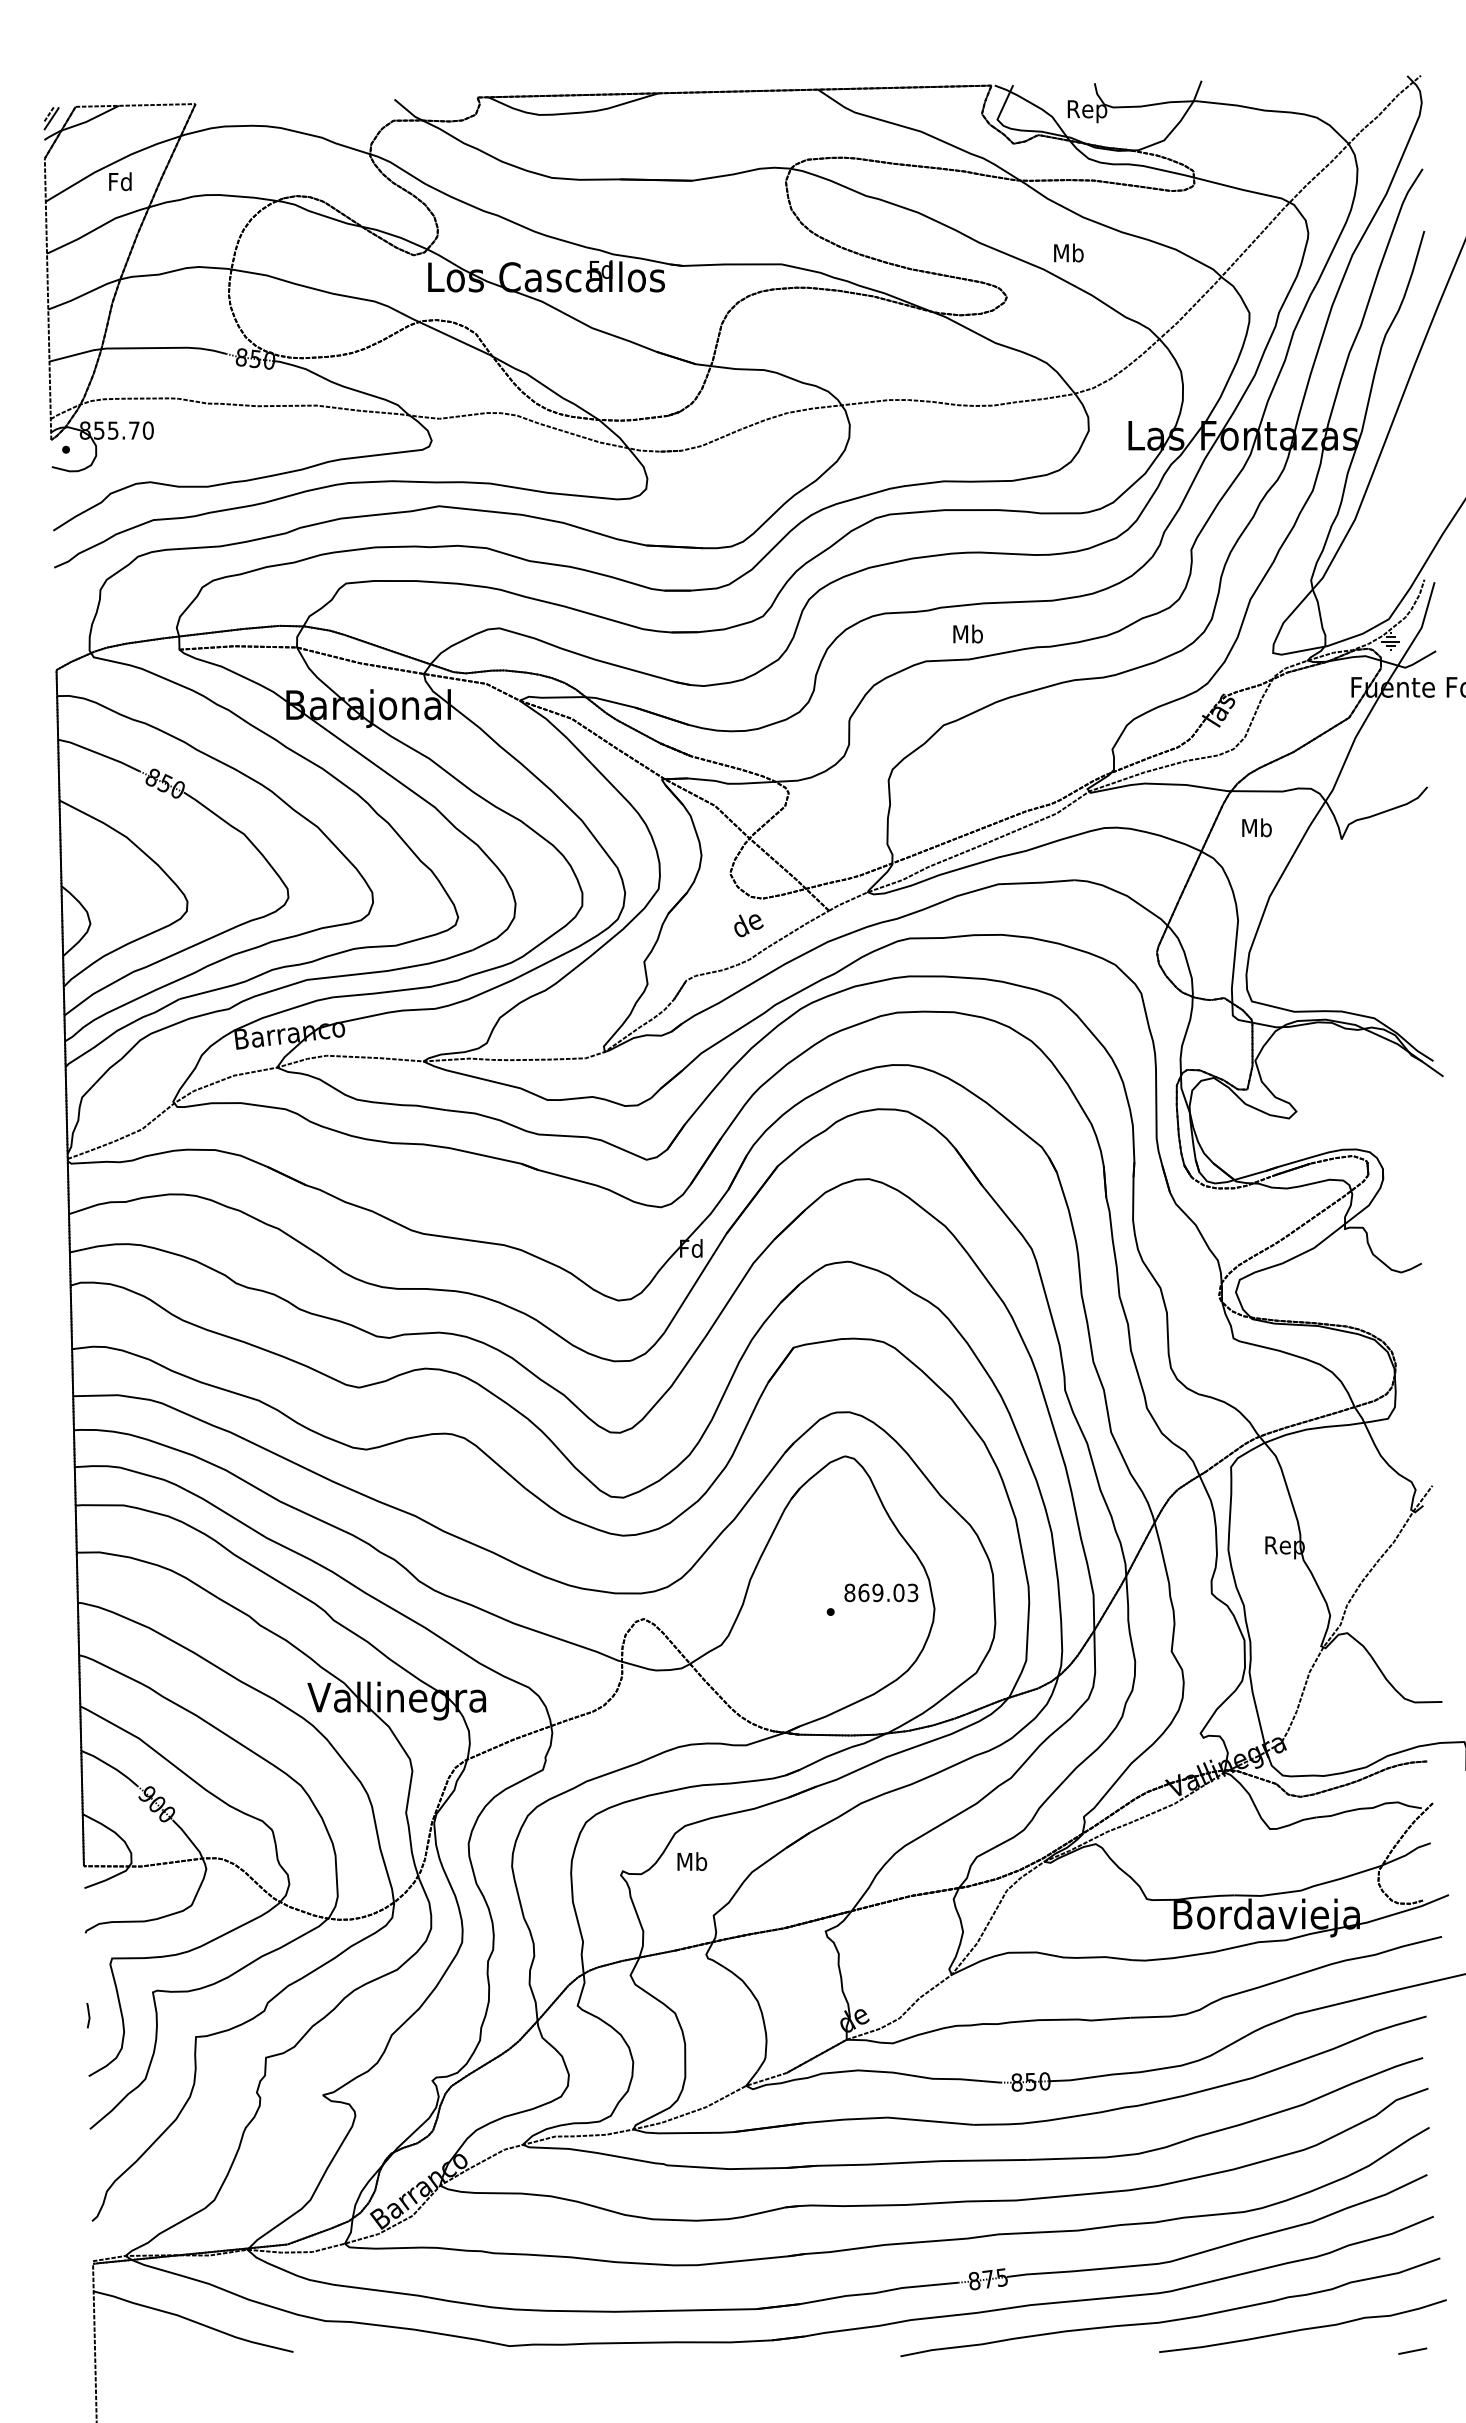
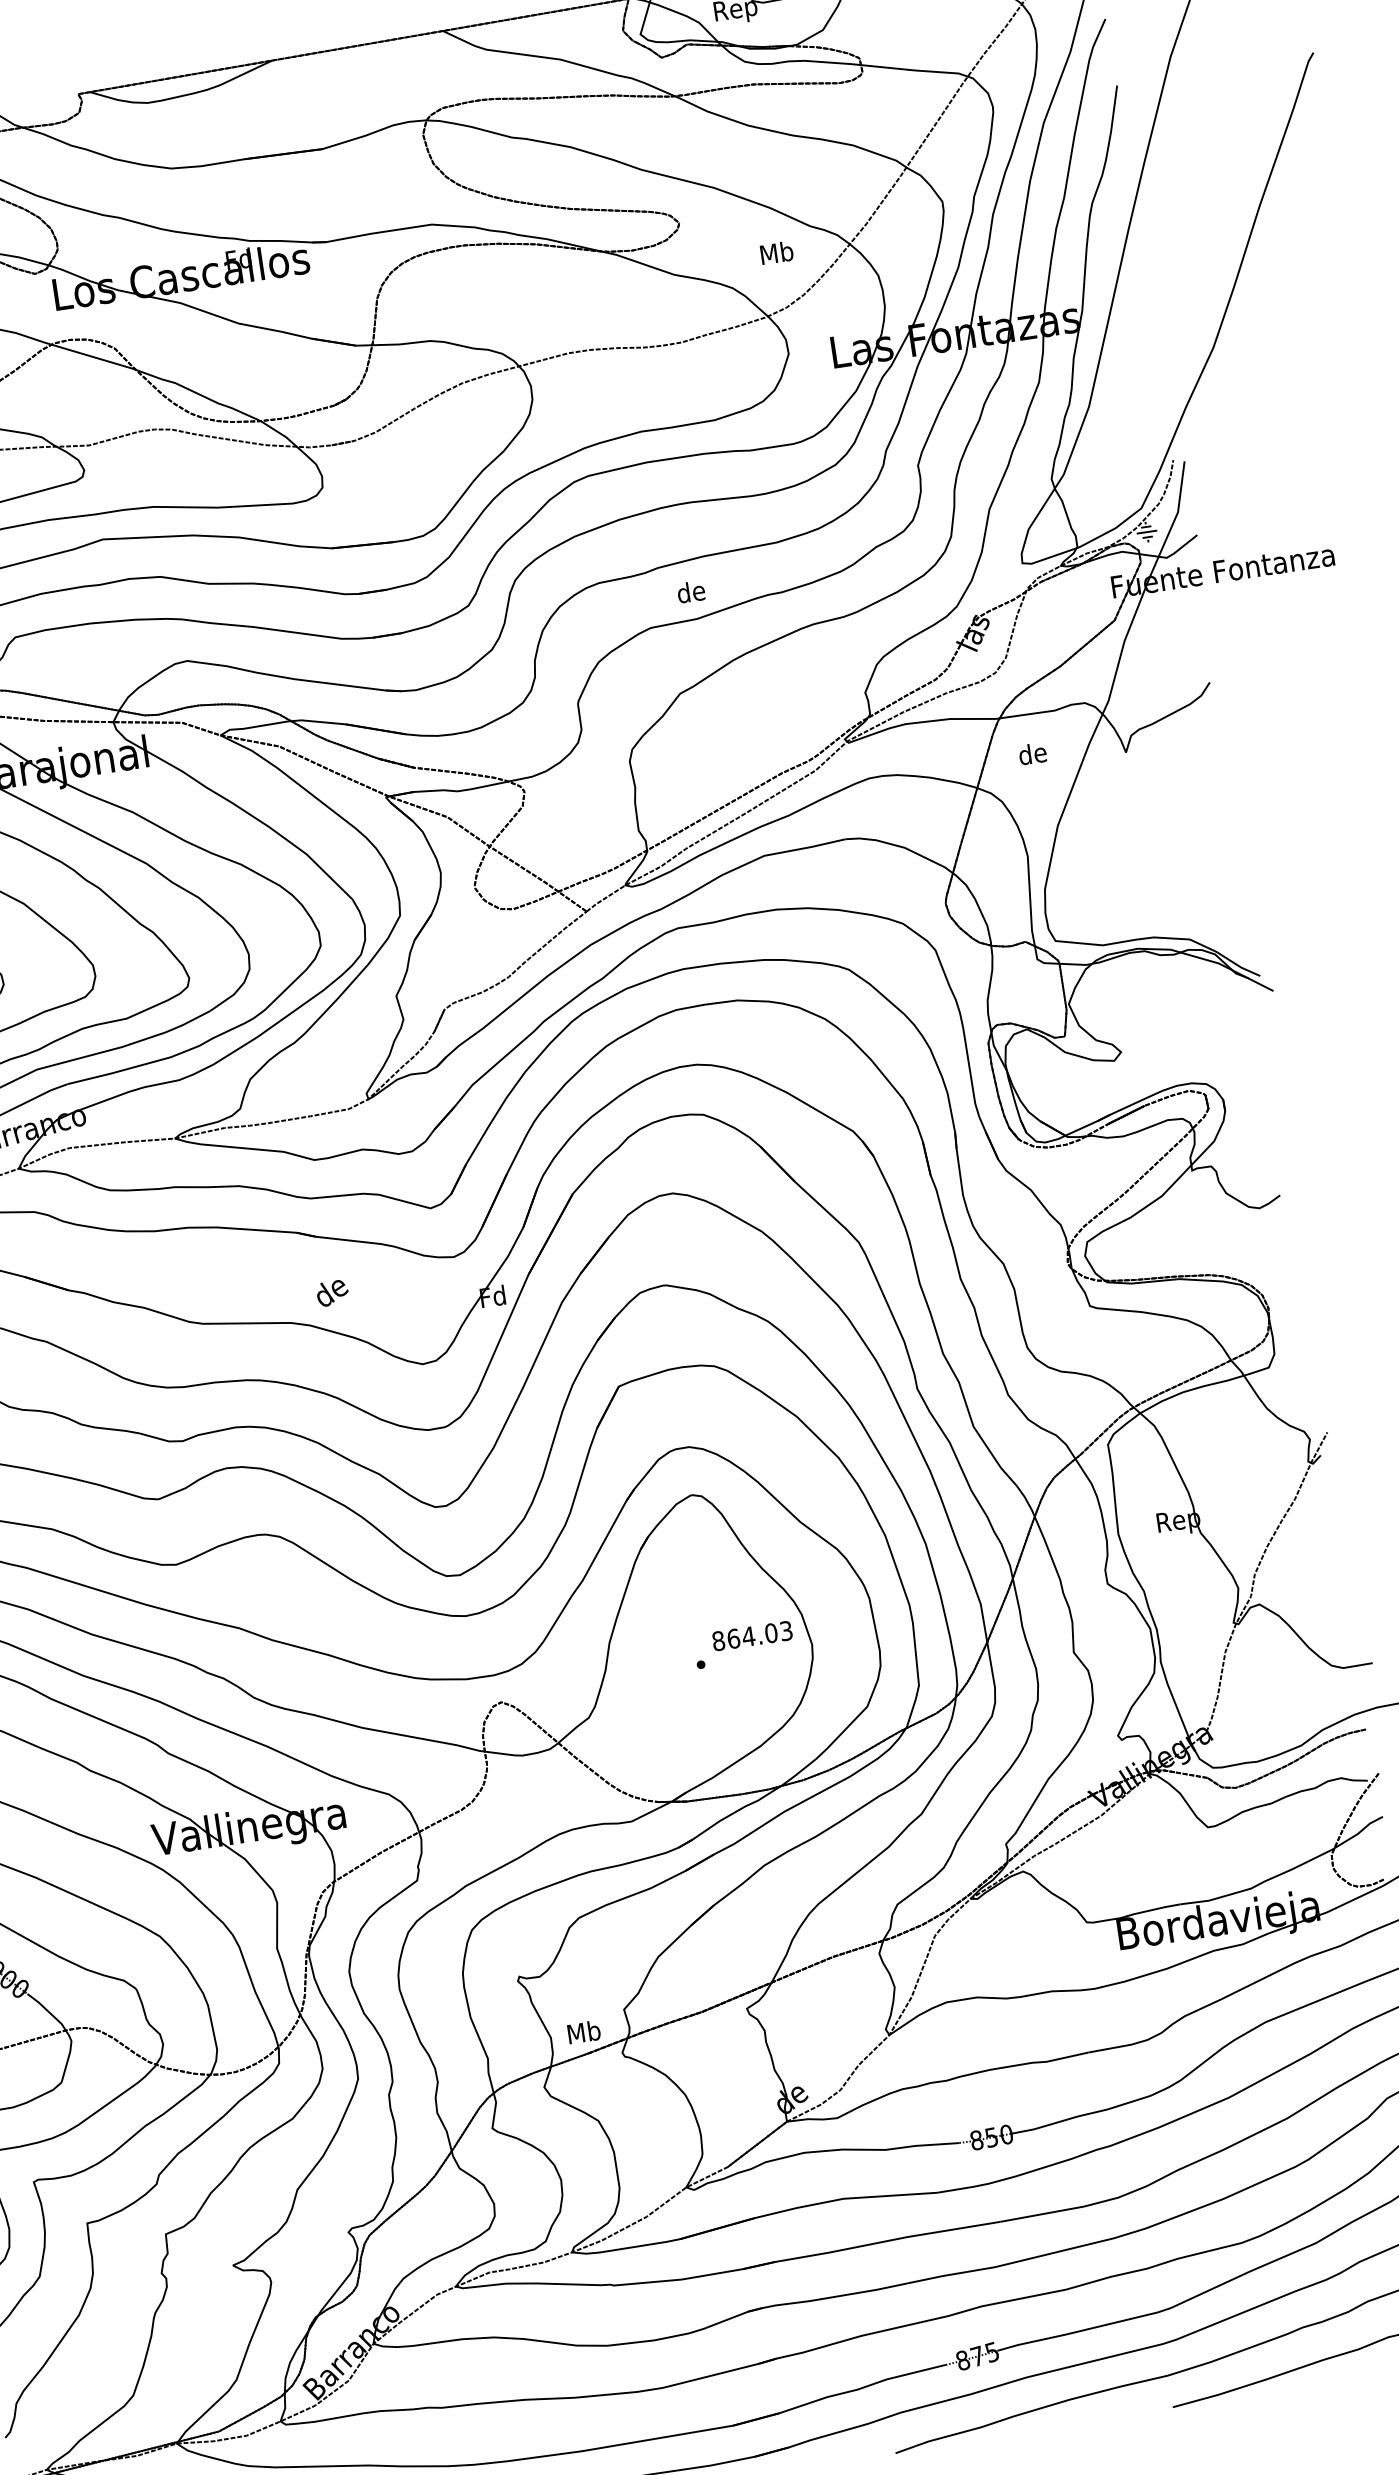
text: (1068, 252) -> (776, 252), moved
text: (967, 633) -> (690, 591), Mb -> de
text: (1256, 827) -> (1032, 753), Mb -> de
text: (748, 925) -> (332, 1293), moved
text: (877, 1592) -> (748, 1636), 869.03 -> 864.03
text: (692, 1861) -> (584, 2032), moved

